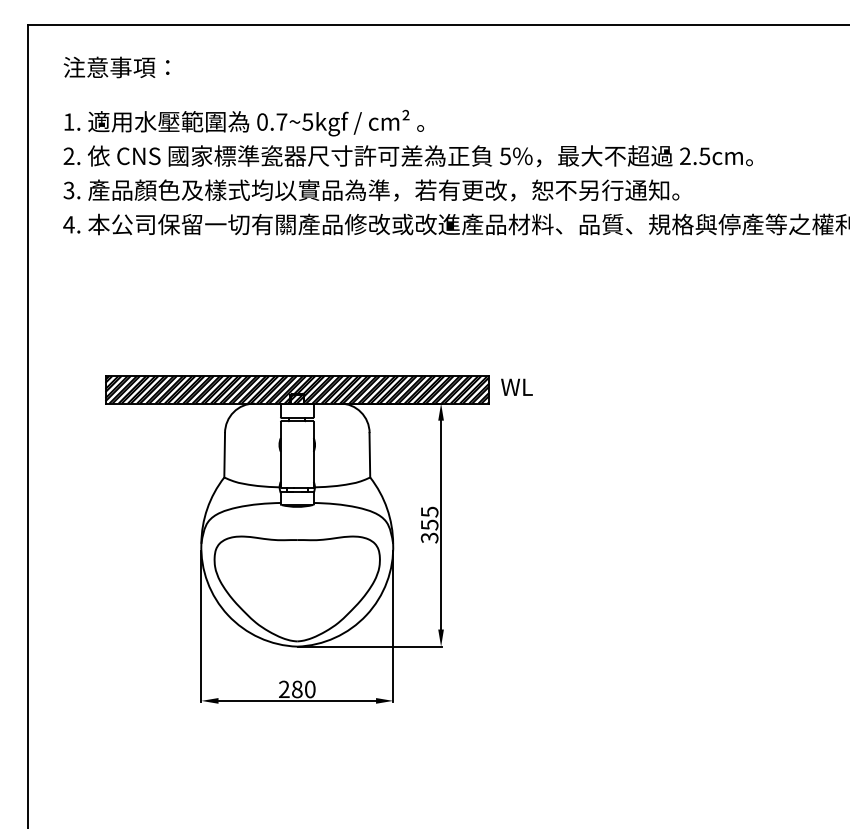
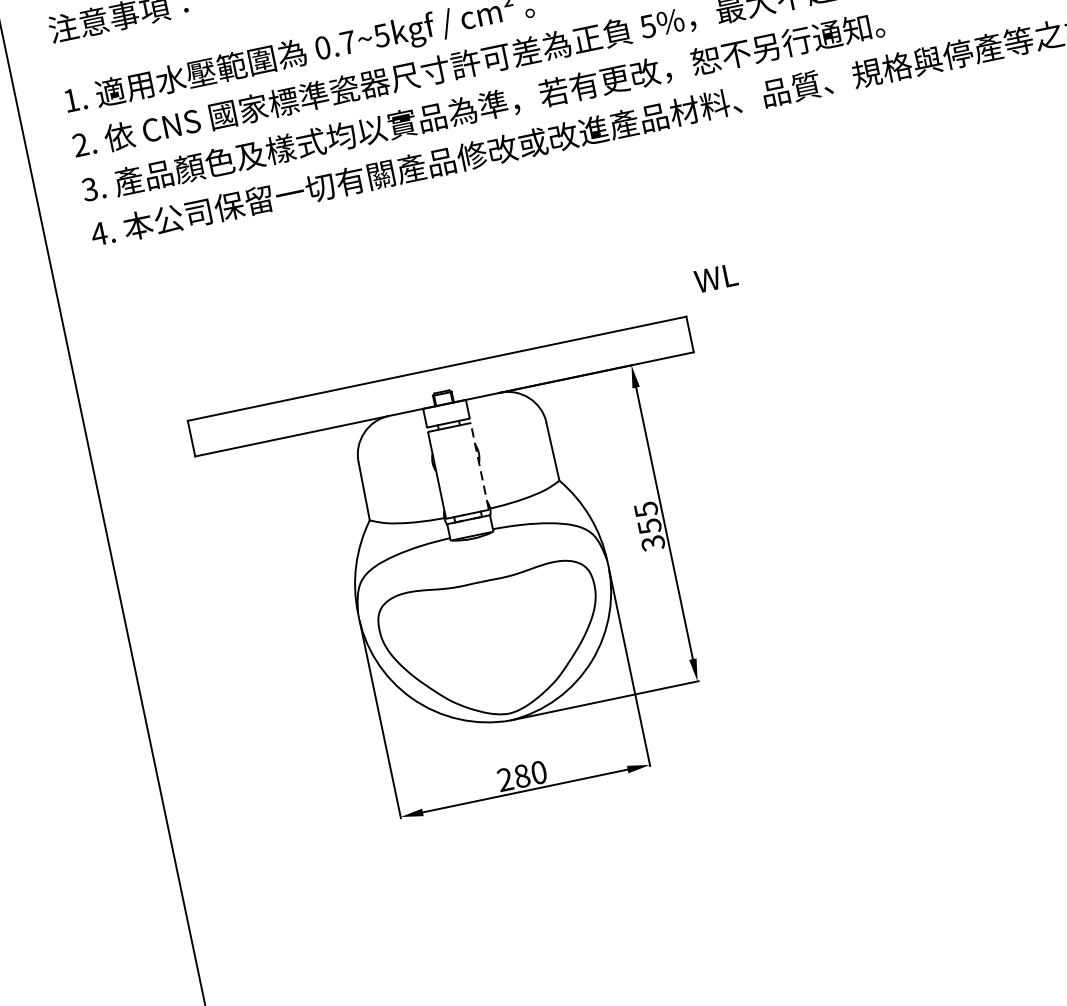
text: (516, 386) -> (715, 277), moved
hatch: (297, 389) -> (441, 386), removed
line: (313, 454) -> (479, 466), solid -> dashed

